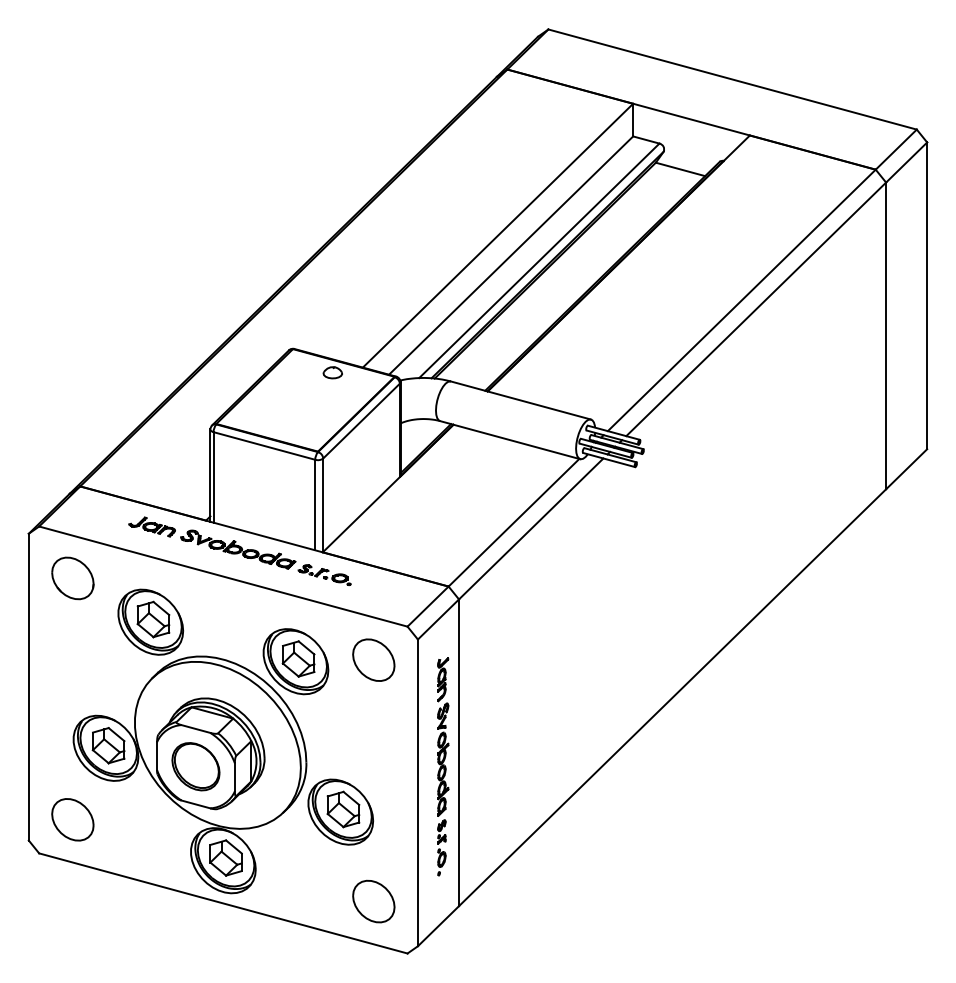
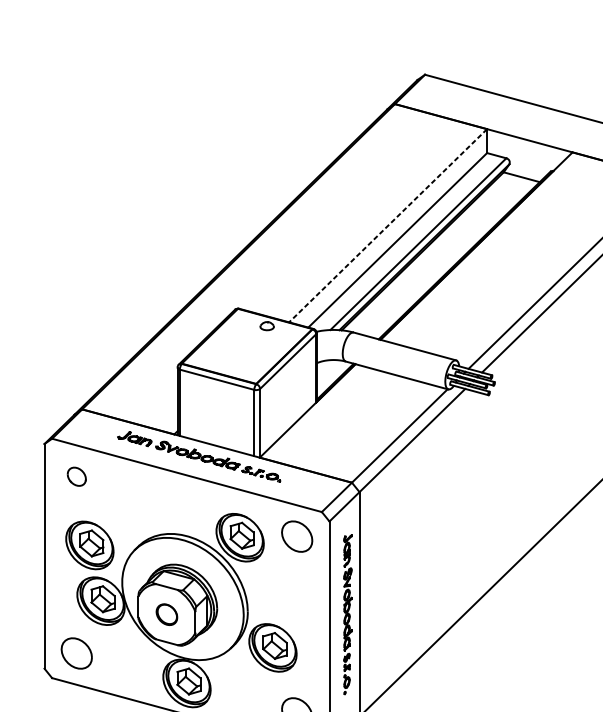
line: (498, 235) -> (388, 225), solid -> dashed
part: (72, 578) -> (76, 476), size x0.6
part: (150, 621) -> (89, 544), moved
part: (195, 766) -> (166, 614), size x0.6

